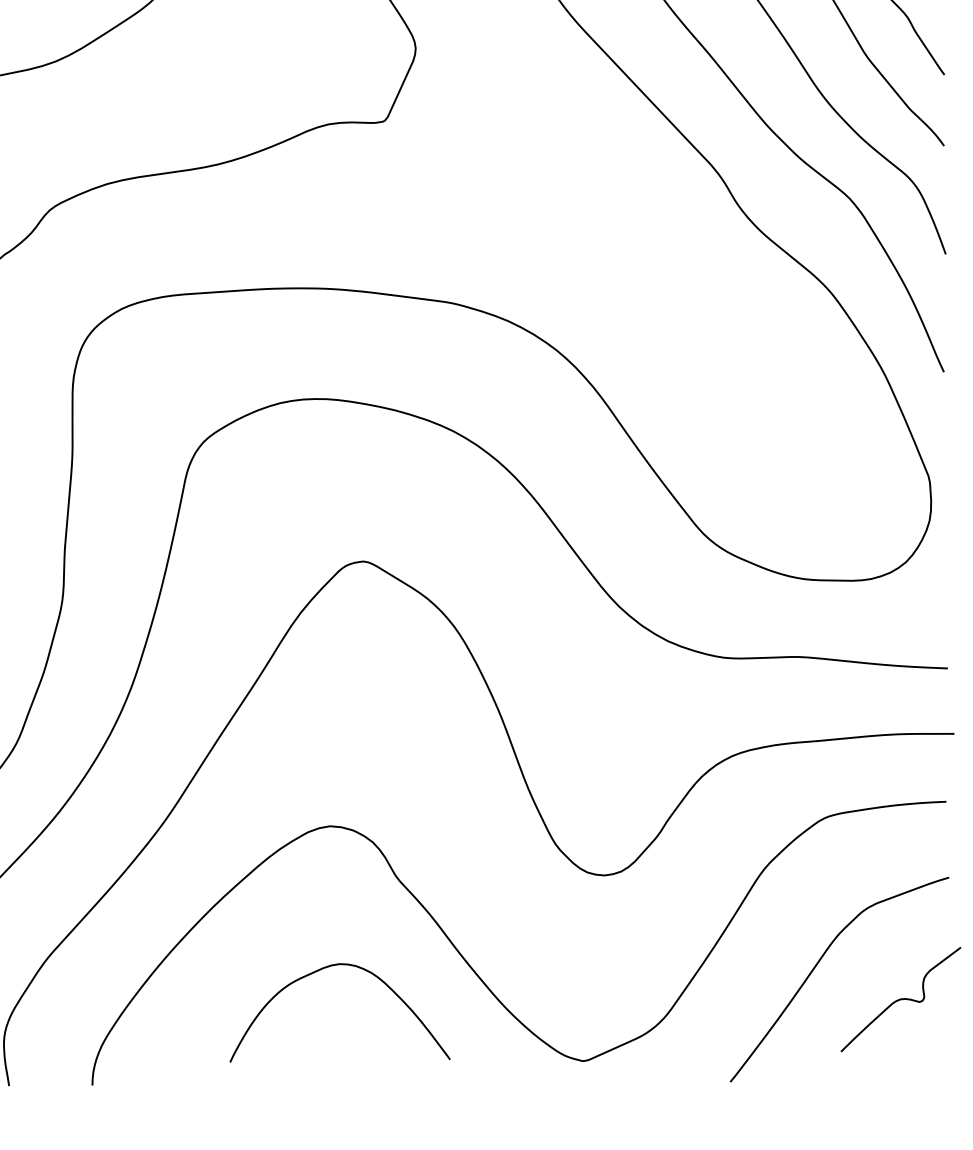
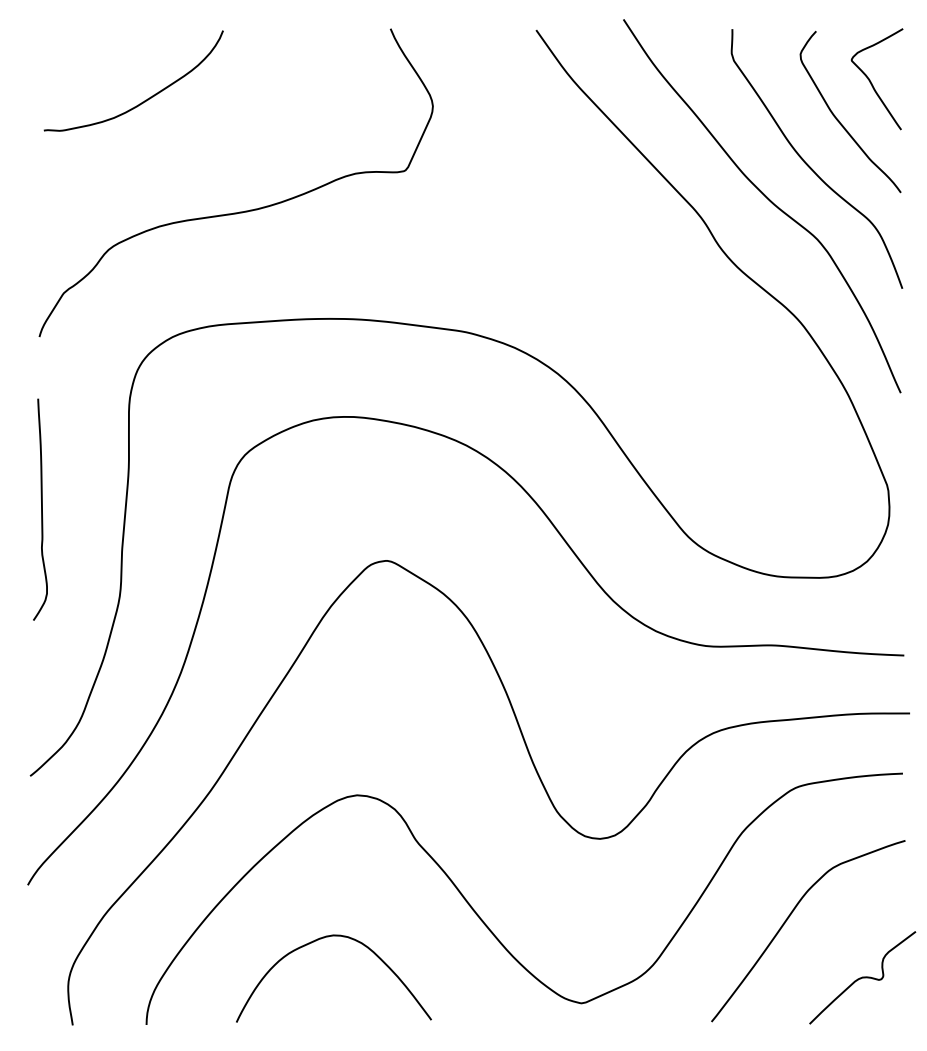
curve: (318, 972) -> (314, 942), moved
curve: (900, 999) -> (862, 977), moved

